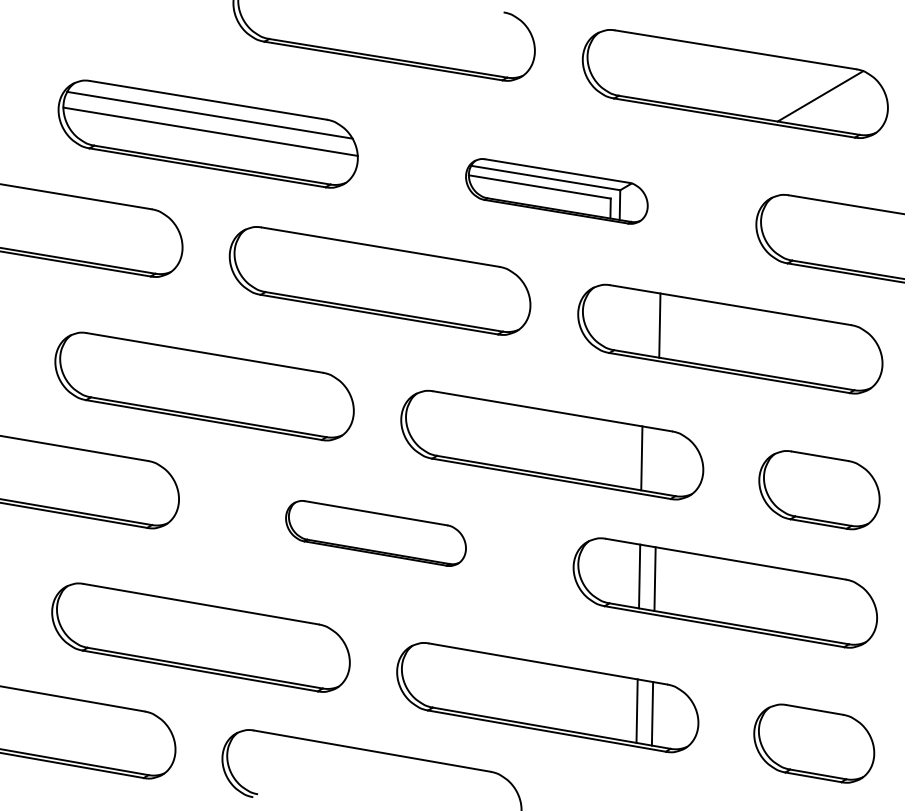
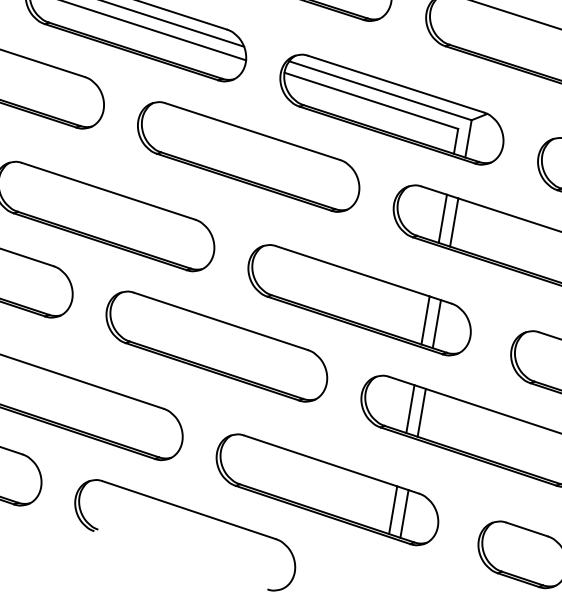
part: (556, 191) -> (391, 109), size x1.67
line: (643, 322) -> (442, 218), added
line: (656, 460) -> (436, 323), added
part: (375, 533) -> (216, 346), size x1.67

